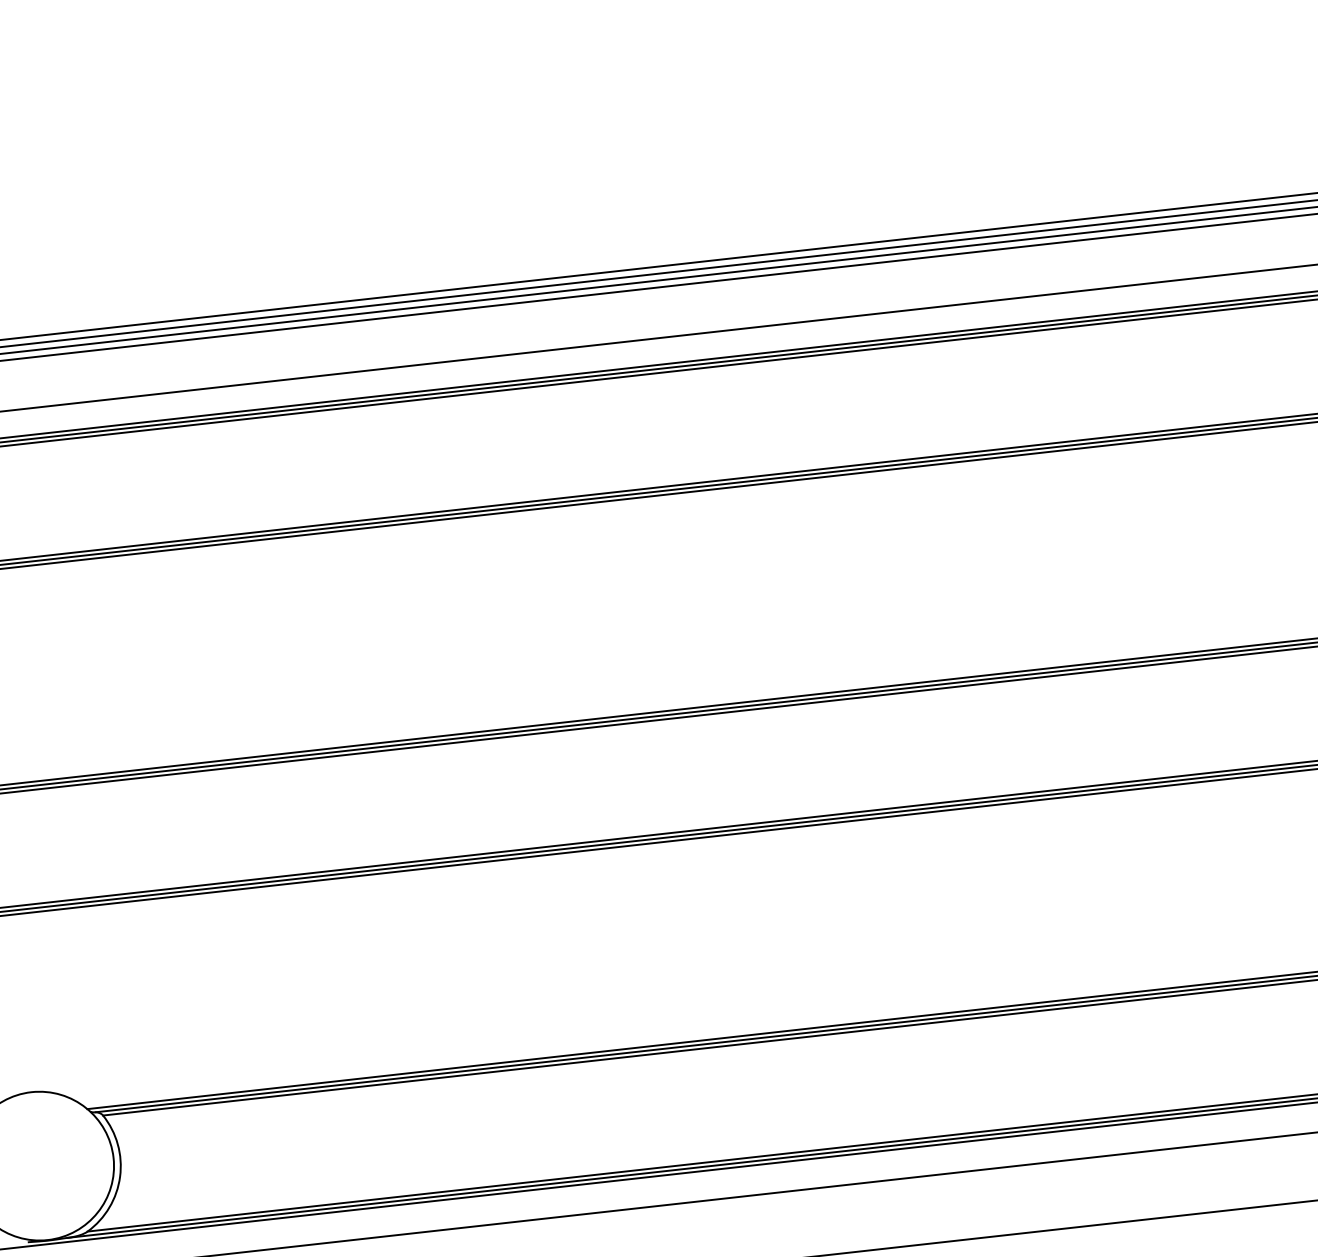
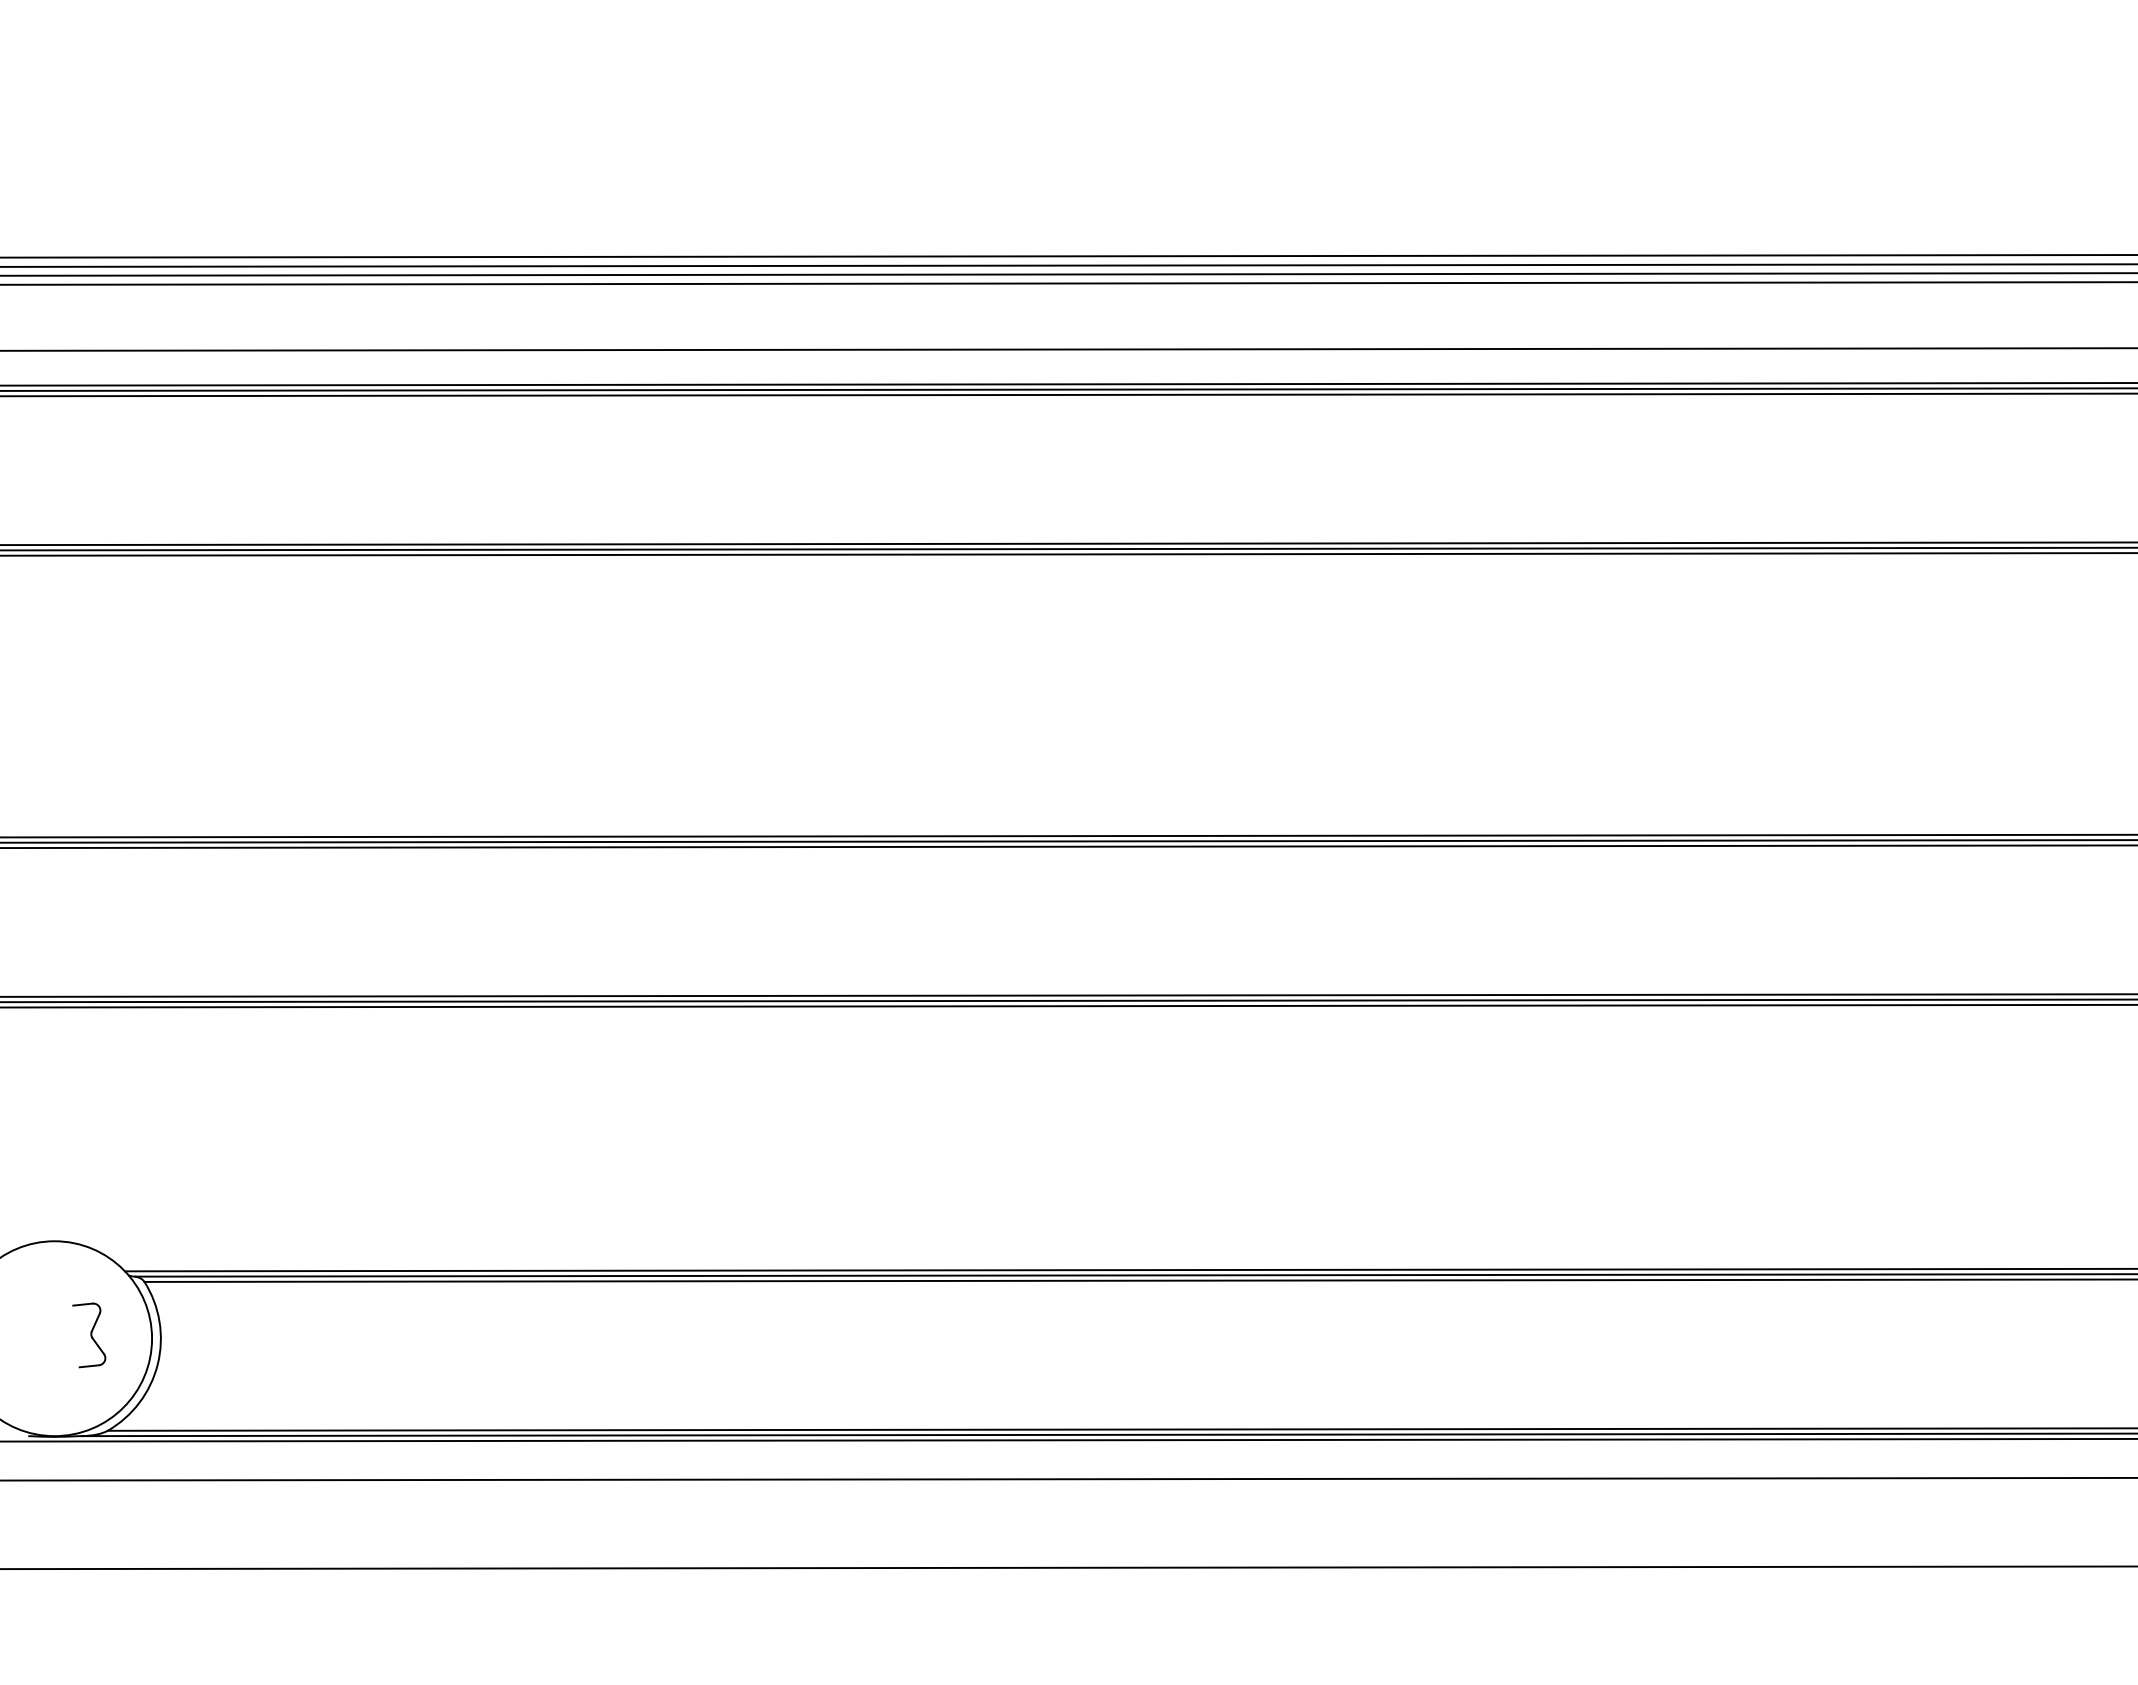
part: (65, 1160) -> (89, 1335), added

